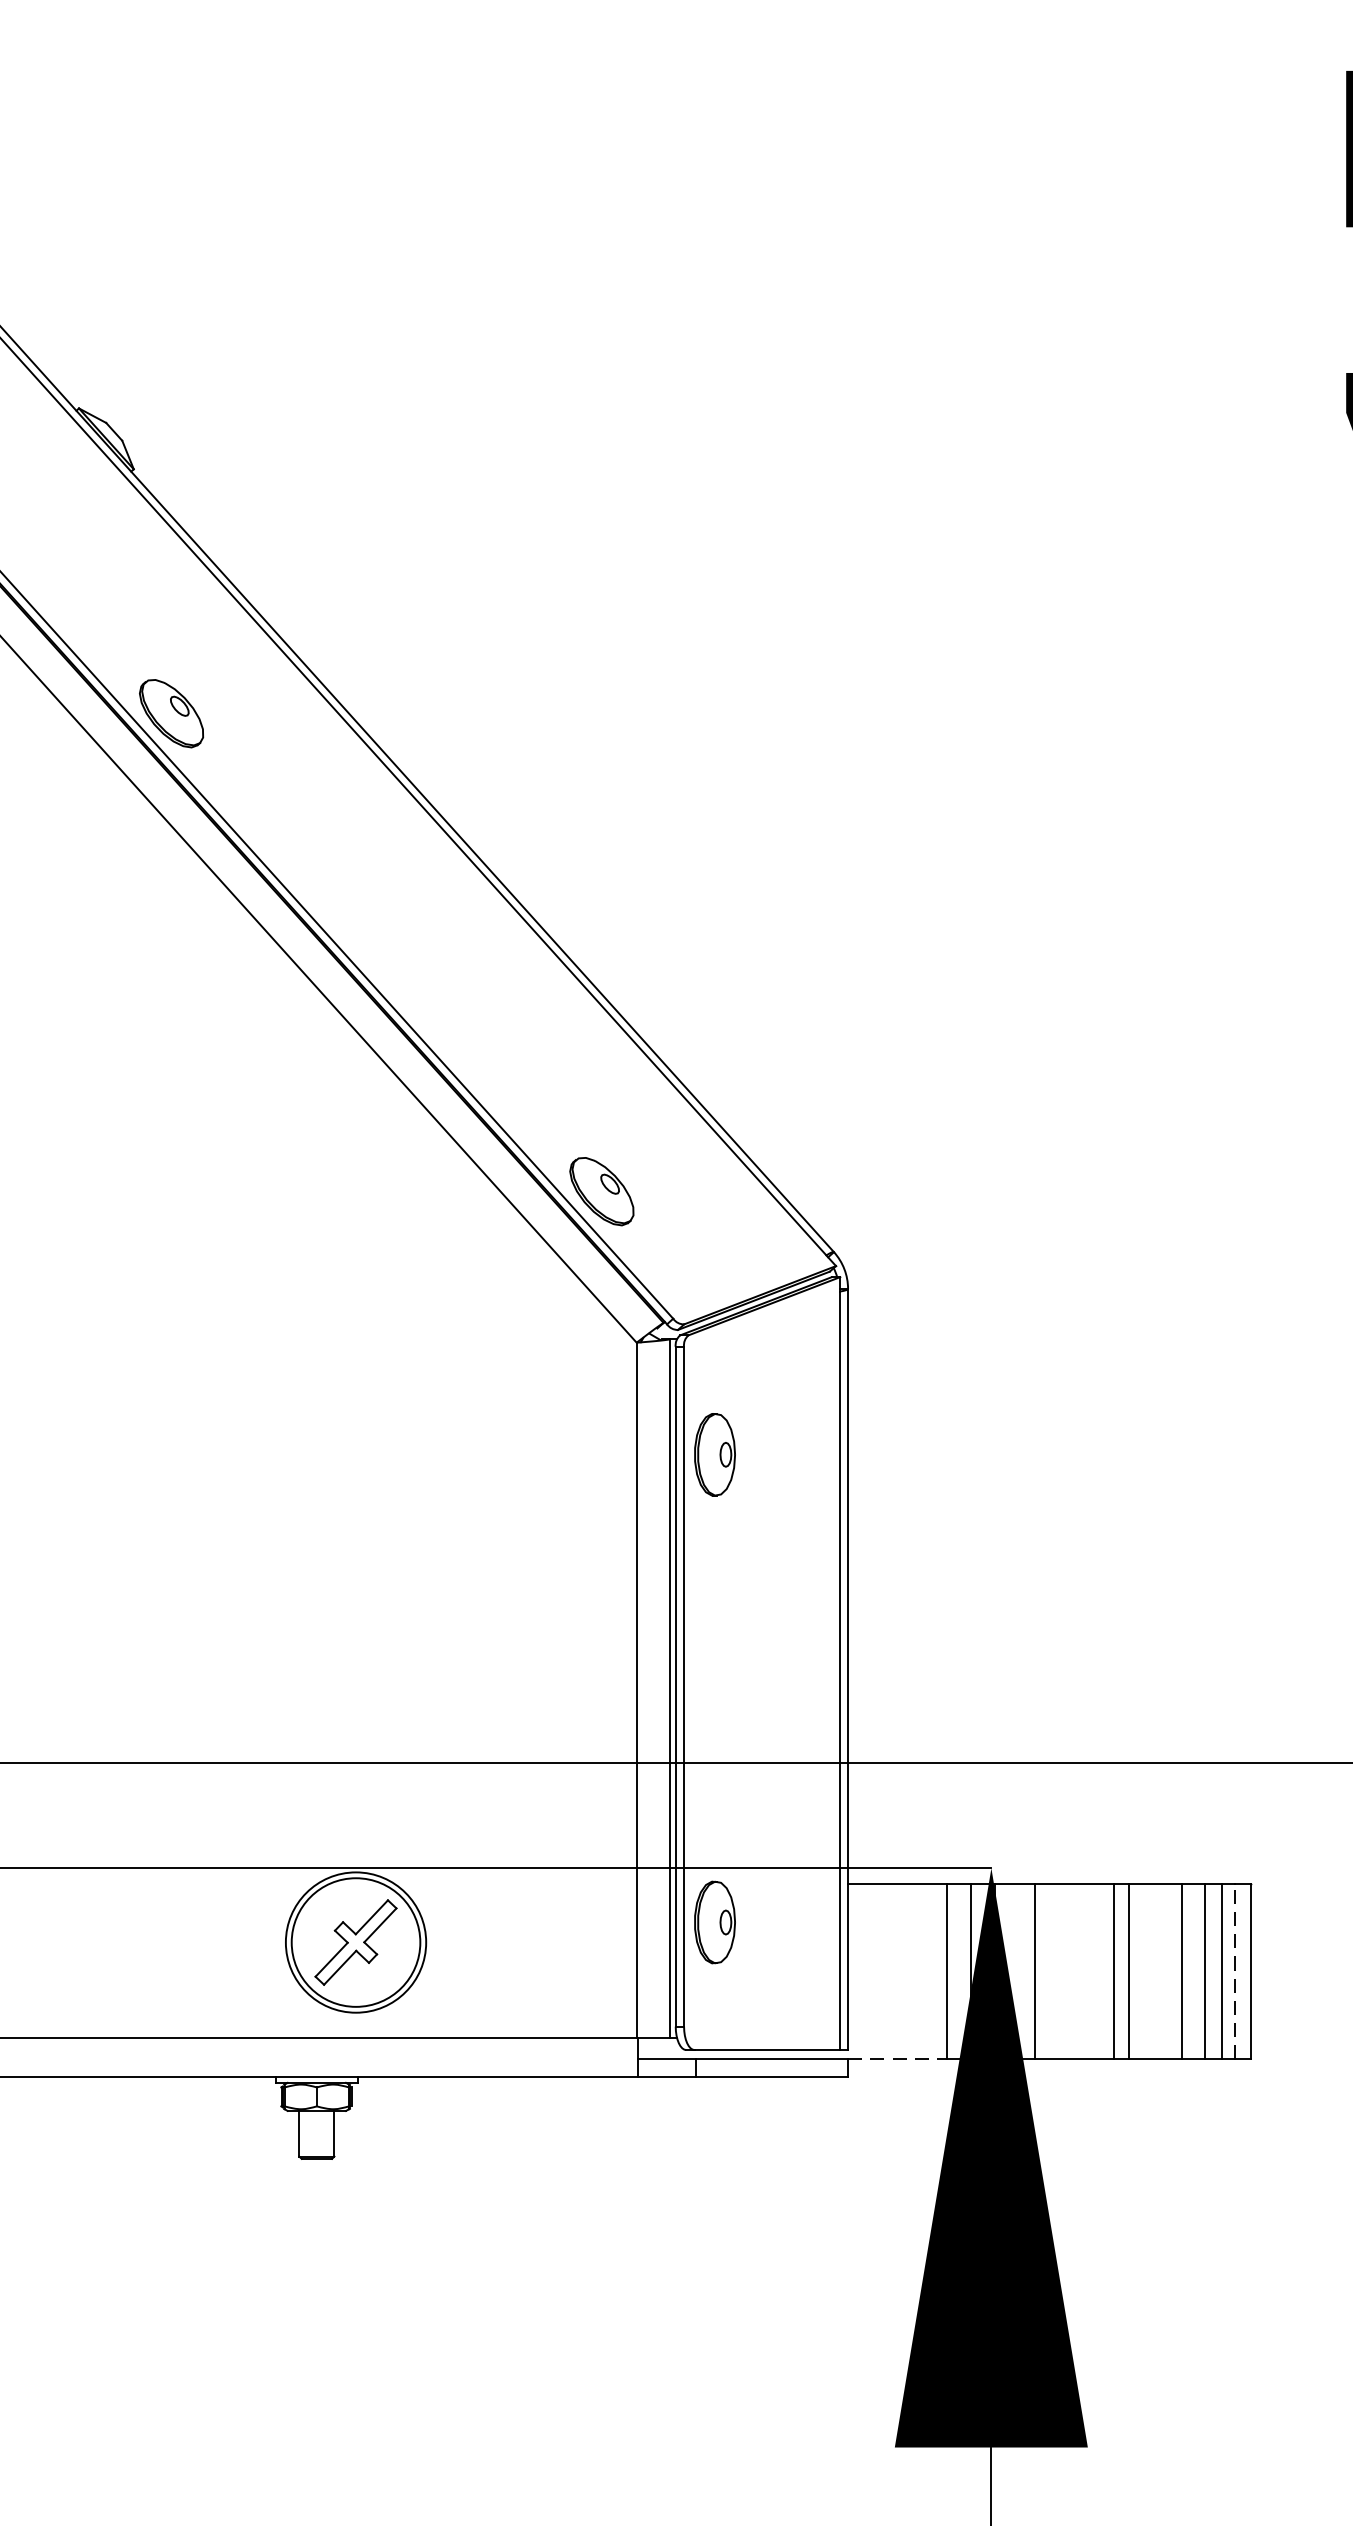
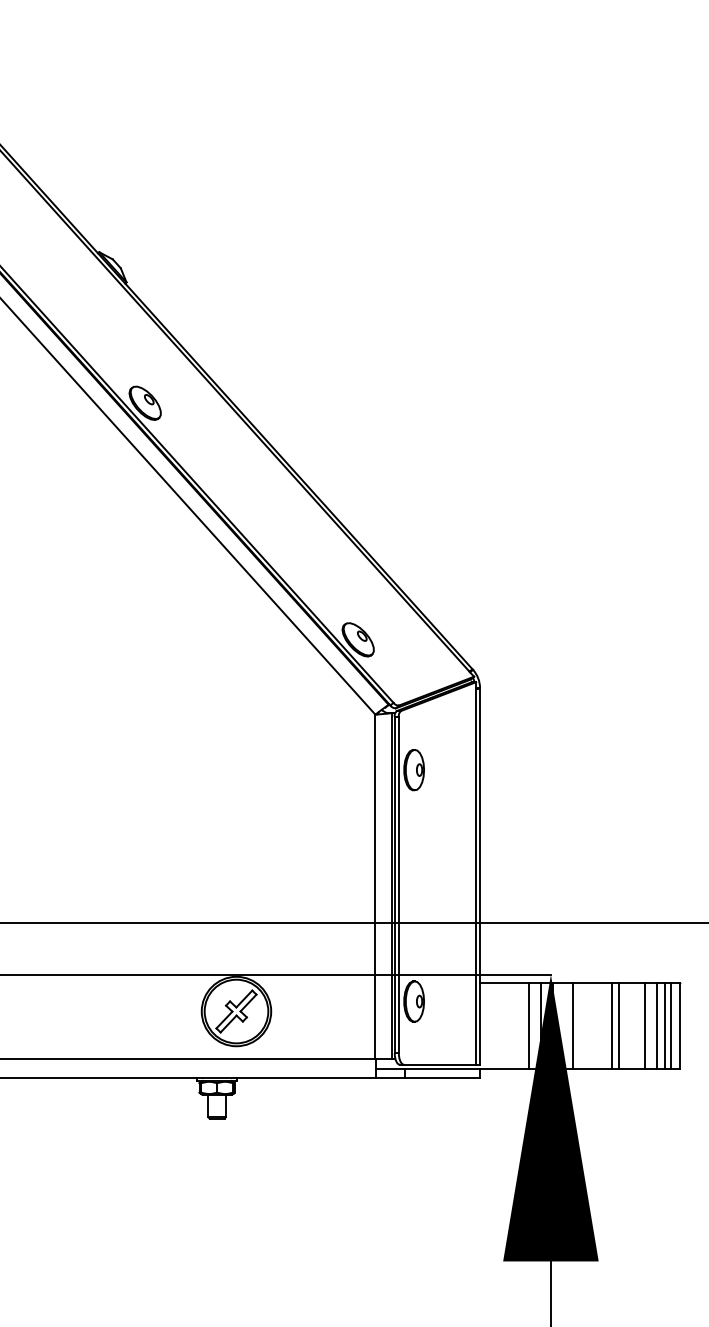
line: (1234, 1970) -> (671, 1025), dashed -> solid
line: (897, 2059) -> (504, 1069), dashed -> solid

